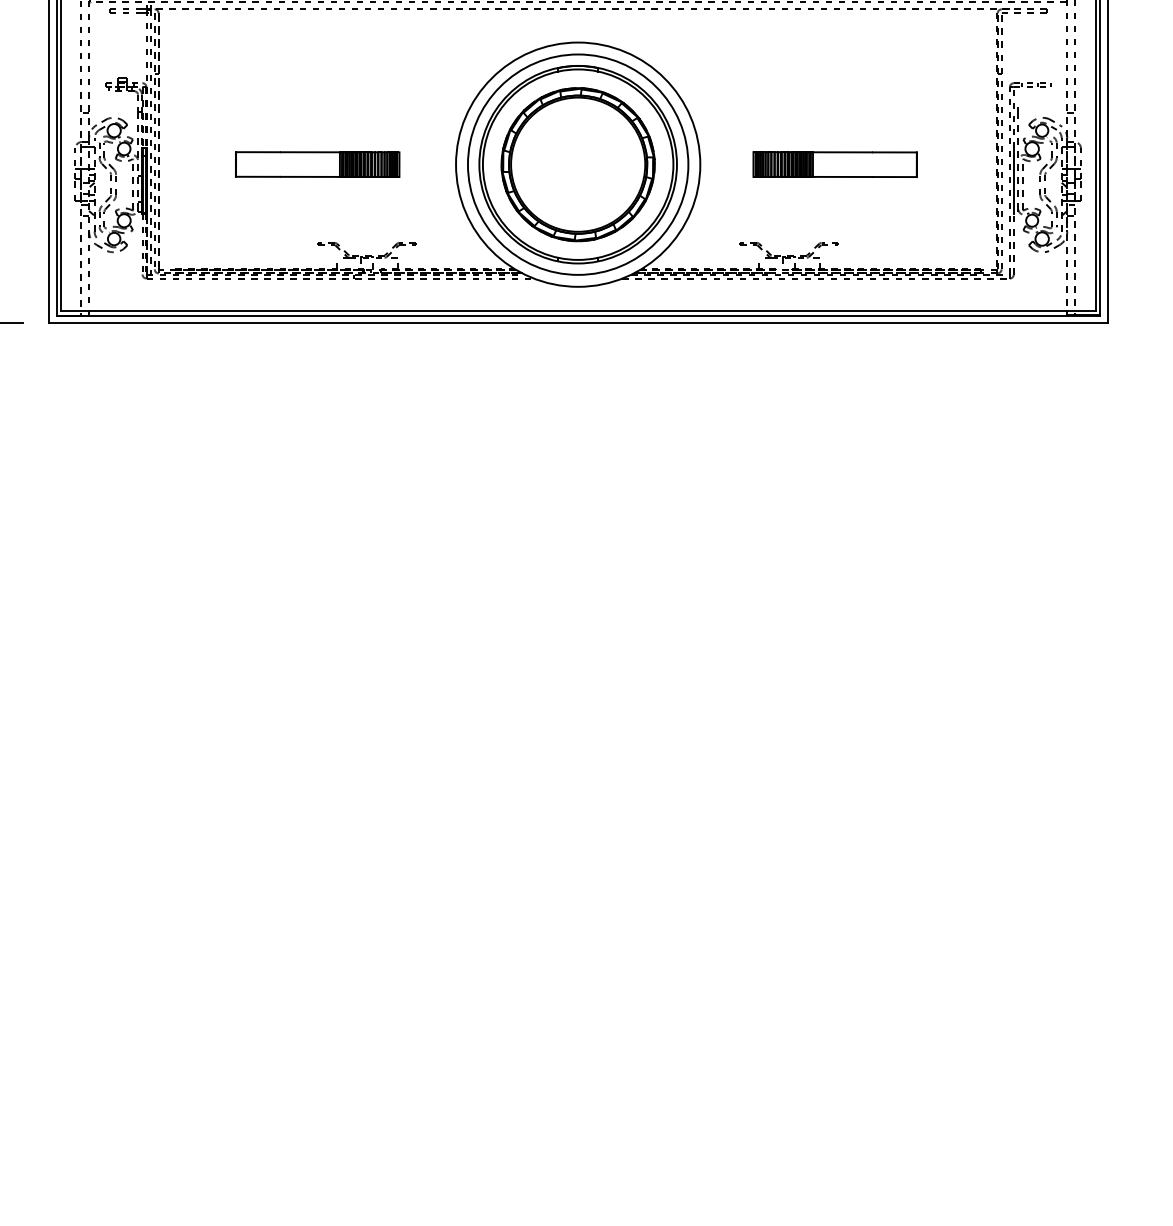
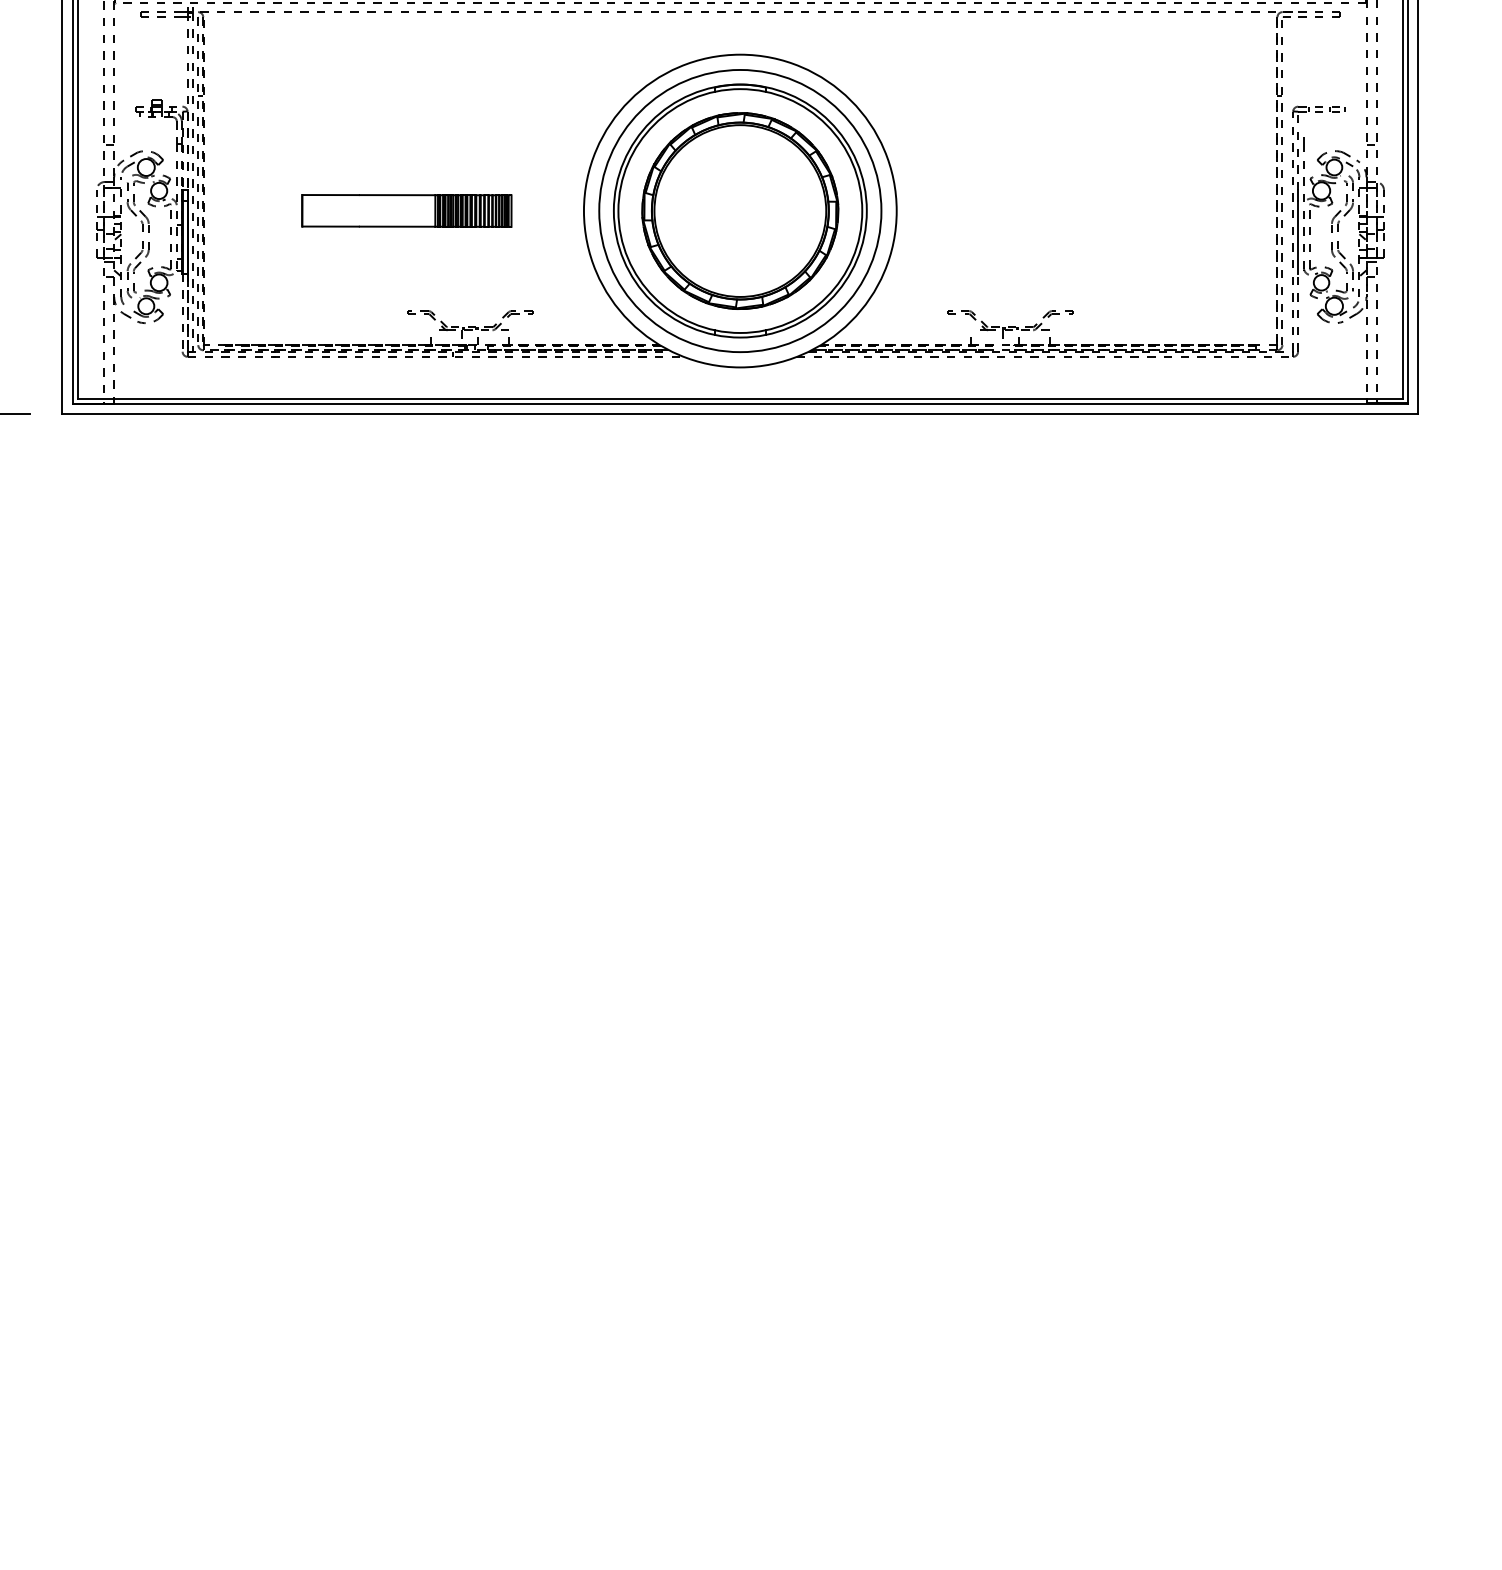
part: (835, 164) -> (1069, 210), removed

